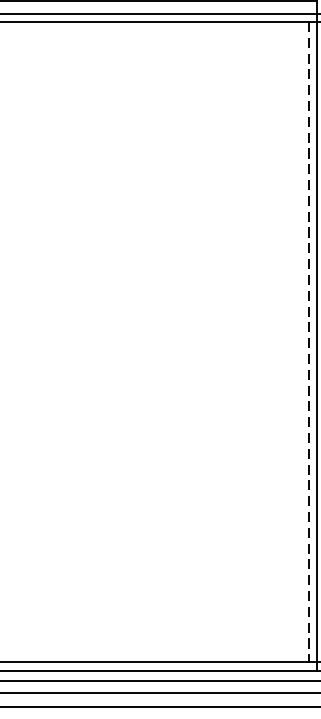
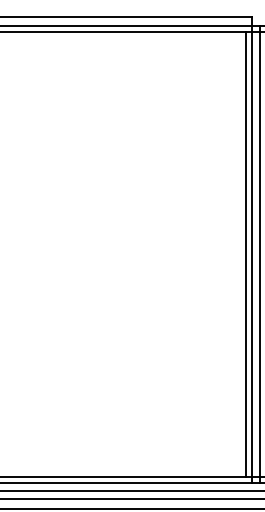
line: (308, 342) -> (245, 254), dashed -> solid

